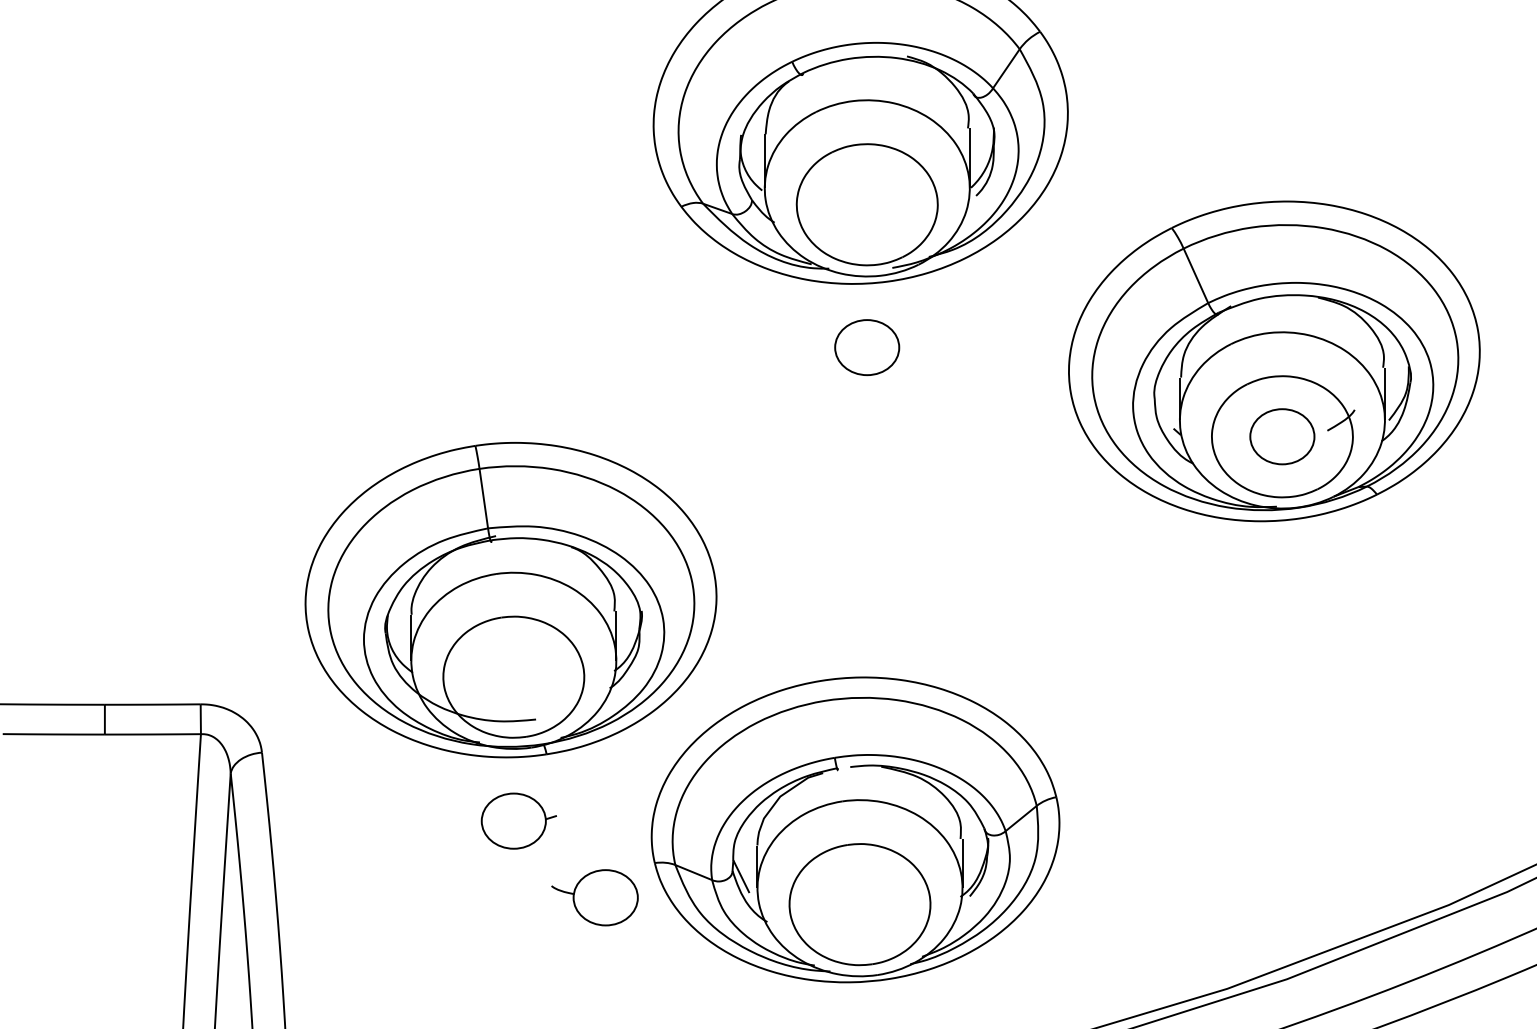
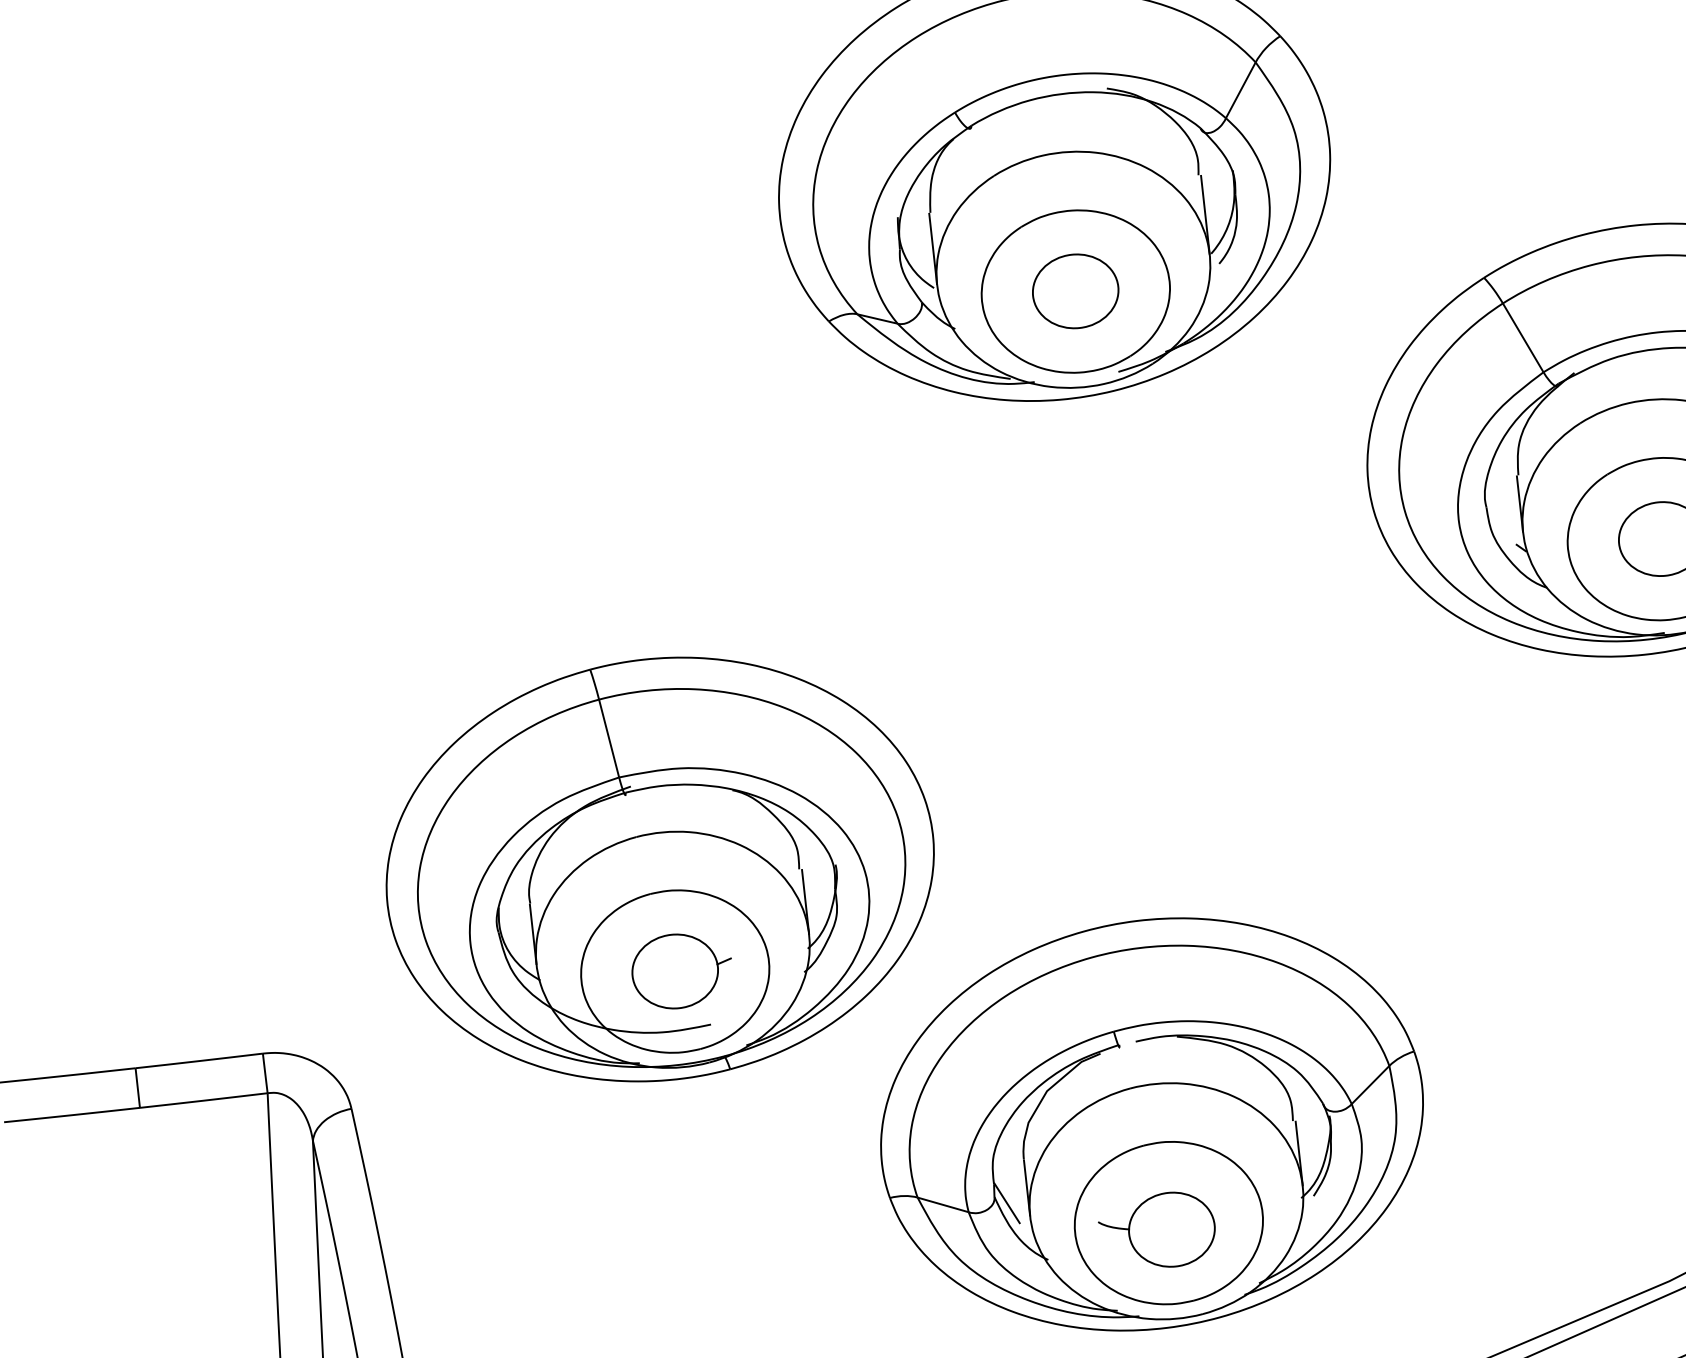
part: (867, 347) -> (1076, 291), moved
part: (518, 820) -> (681, 969), moved
part: (594, 897) -> (1156, 1230), moved

